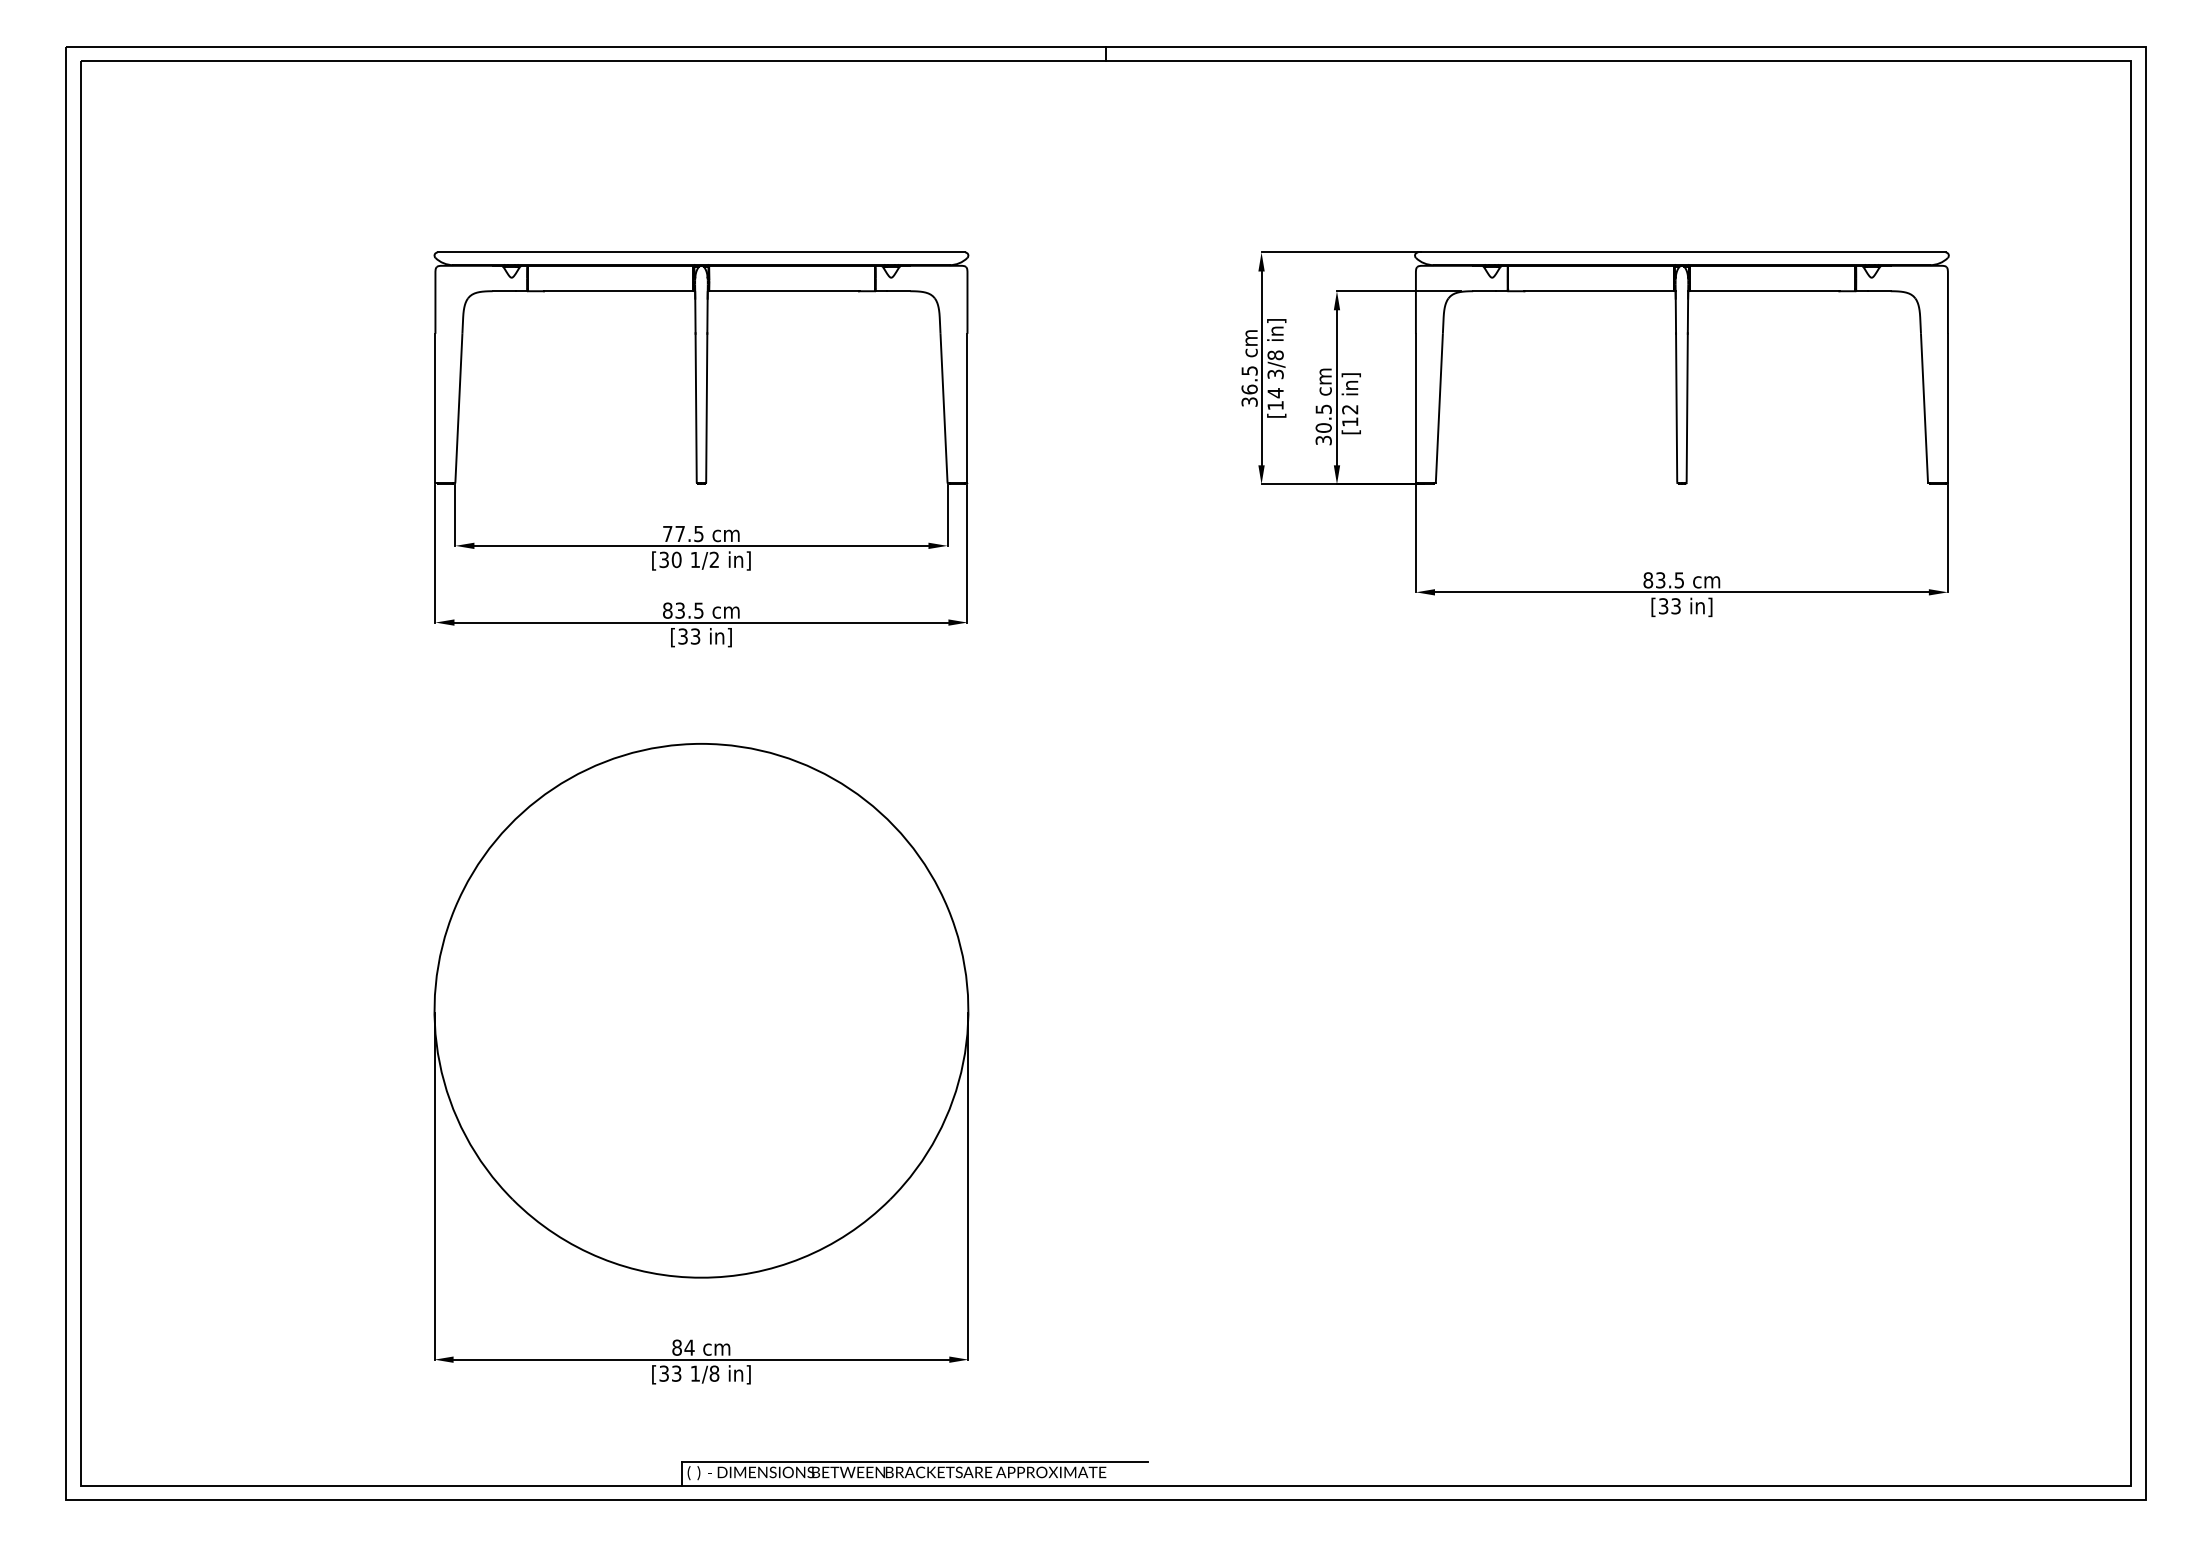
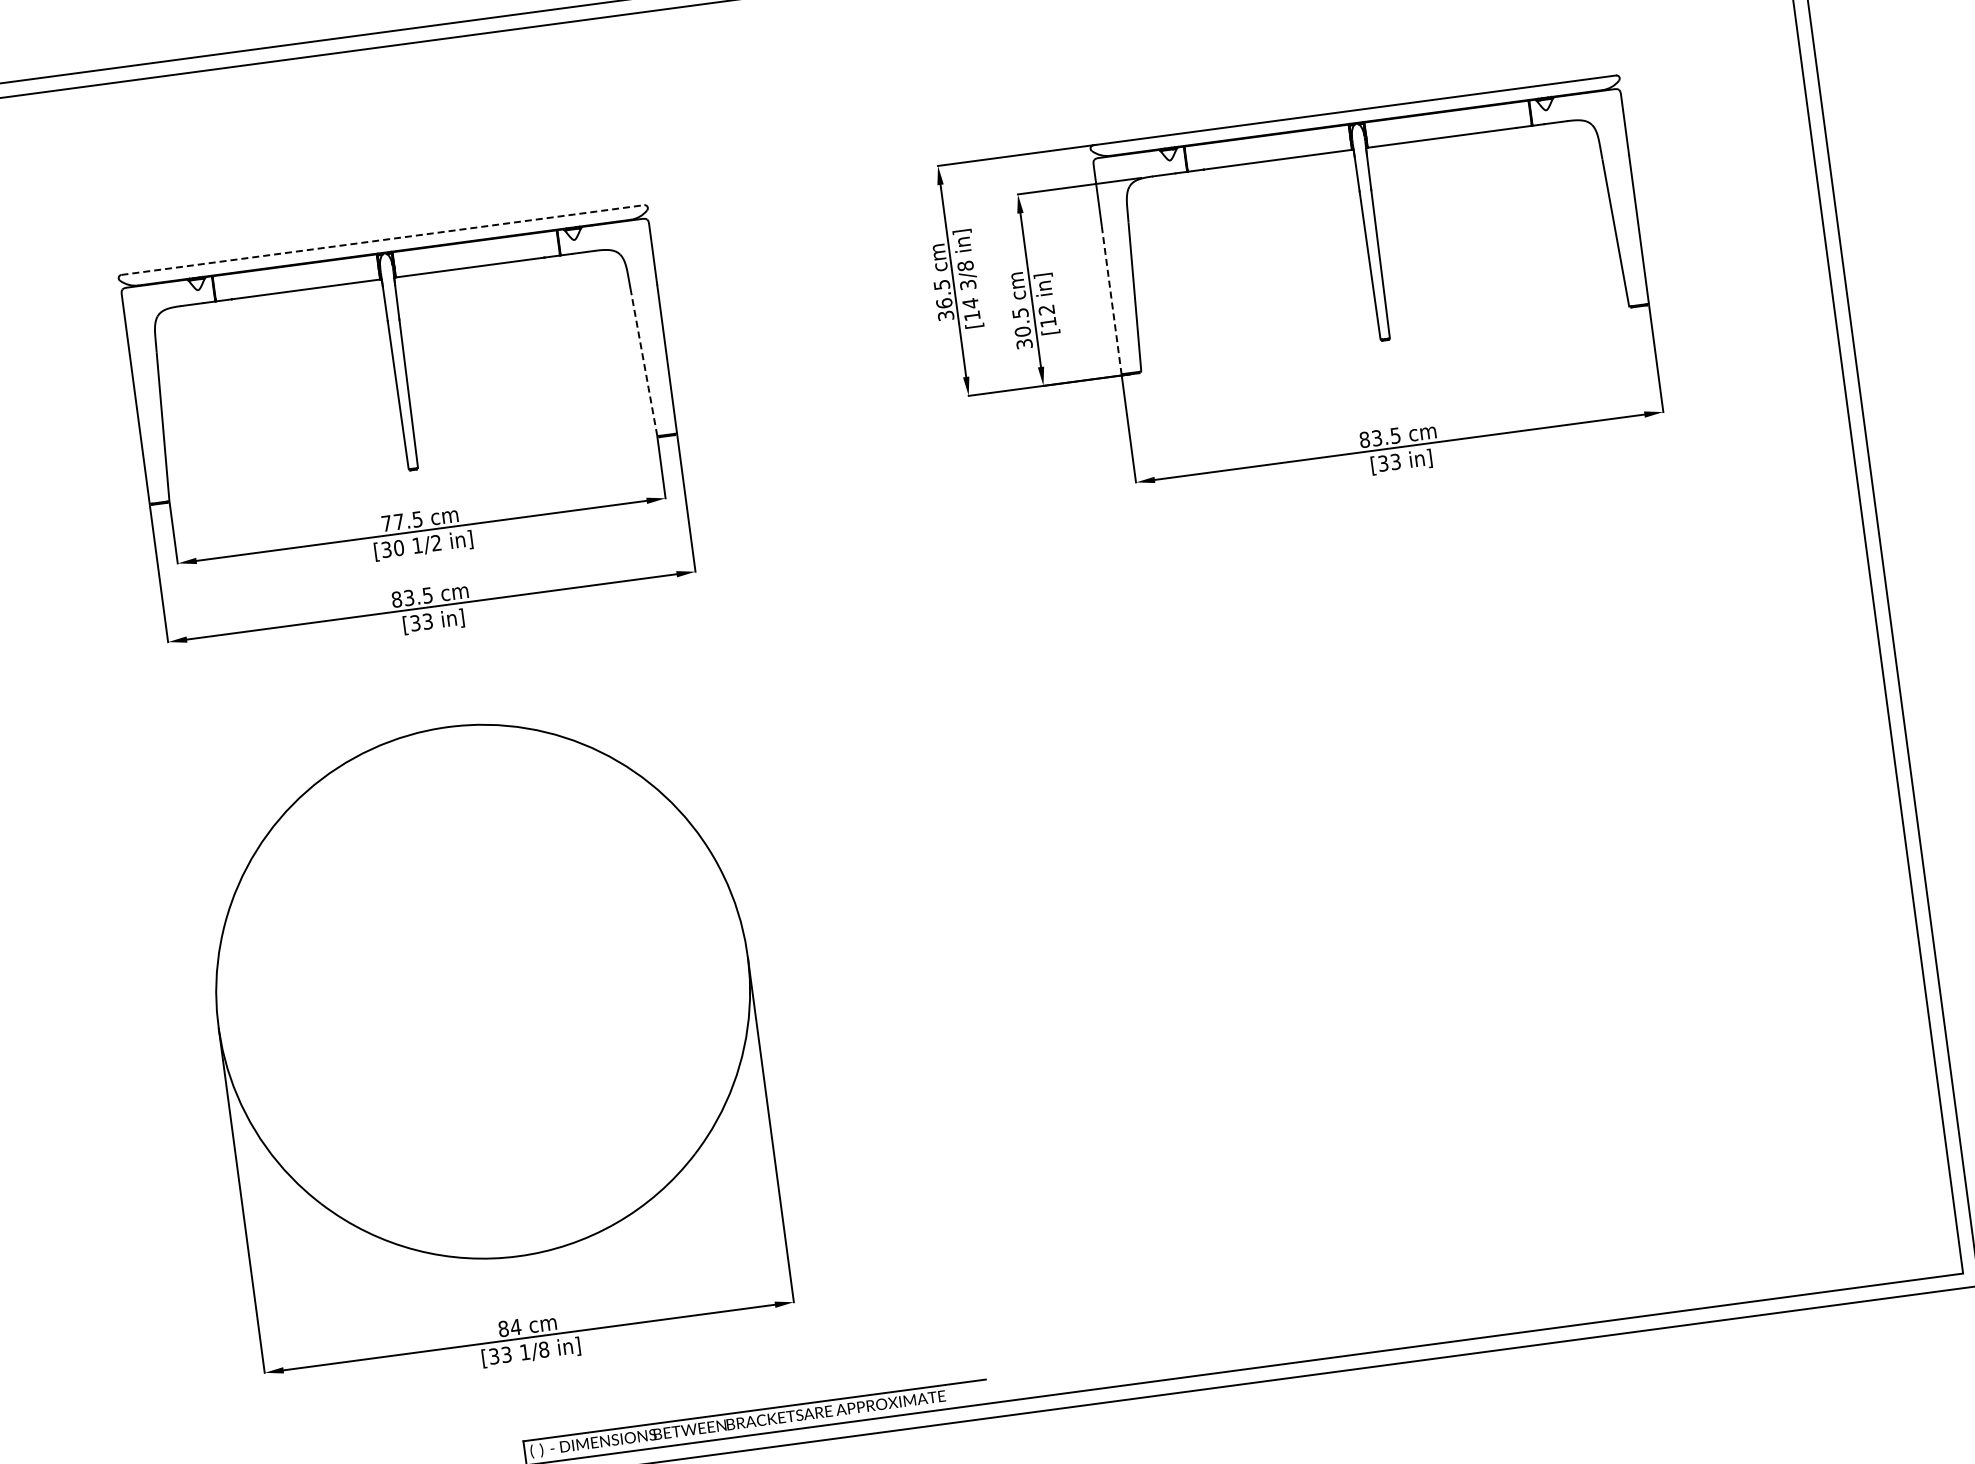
line: (701, 252) -> (382, 240), solid -> dashed
line: (944, 408) -> (644, 362), solid -> dashed
line: (1415, 408) -> (1111, 300), solid -> dashed

